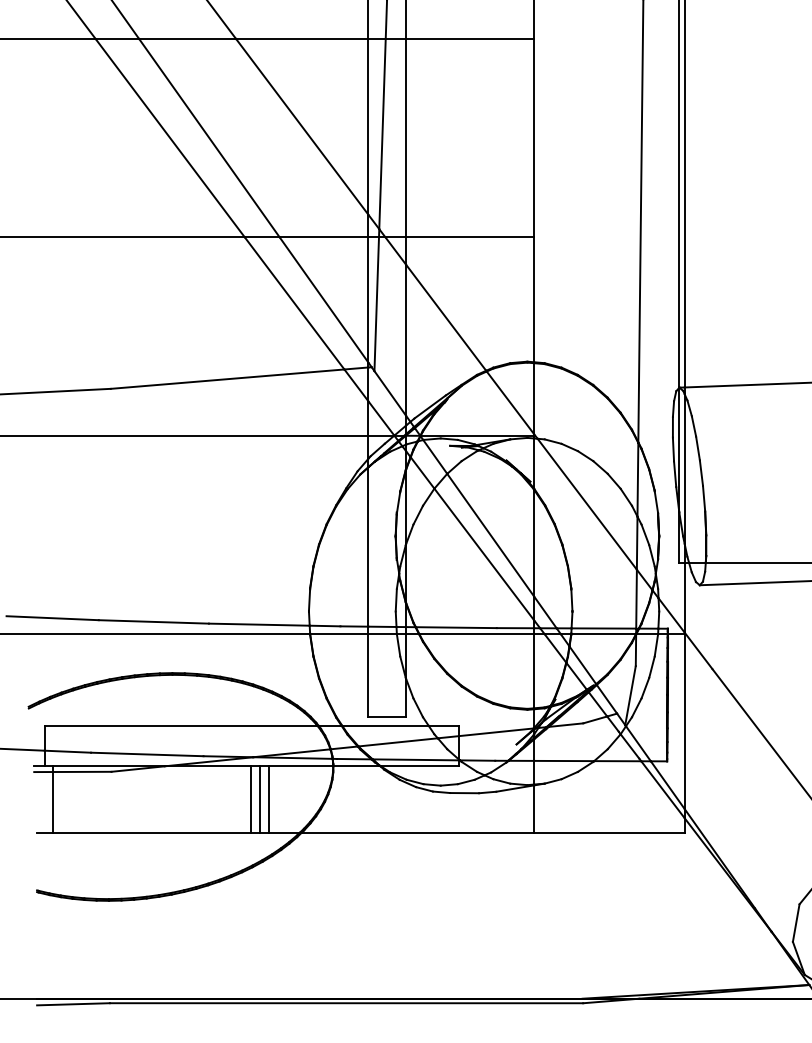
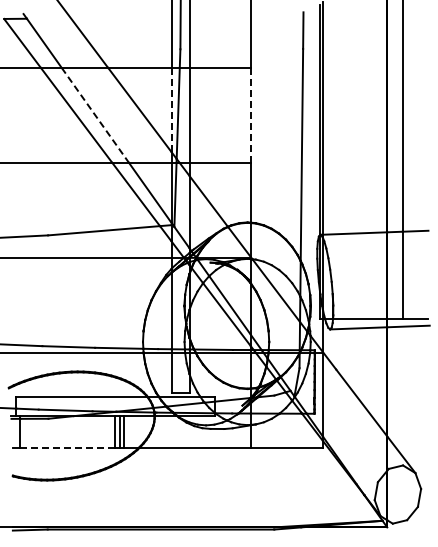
line: (368, 128) -> (171, 110), solid -> dashed
line: (209, 138) -> (95, 115), solid -> dashed
line: (533, 138) -> (250, 115), solid -> dashed
line: (151, 831) -> (67, 447), solid -> dashed

